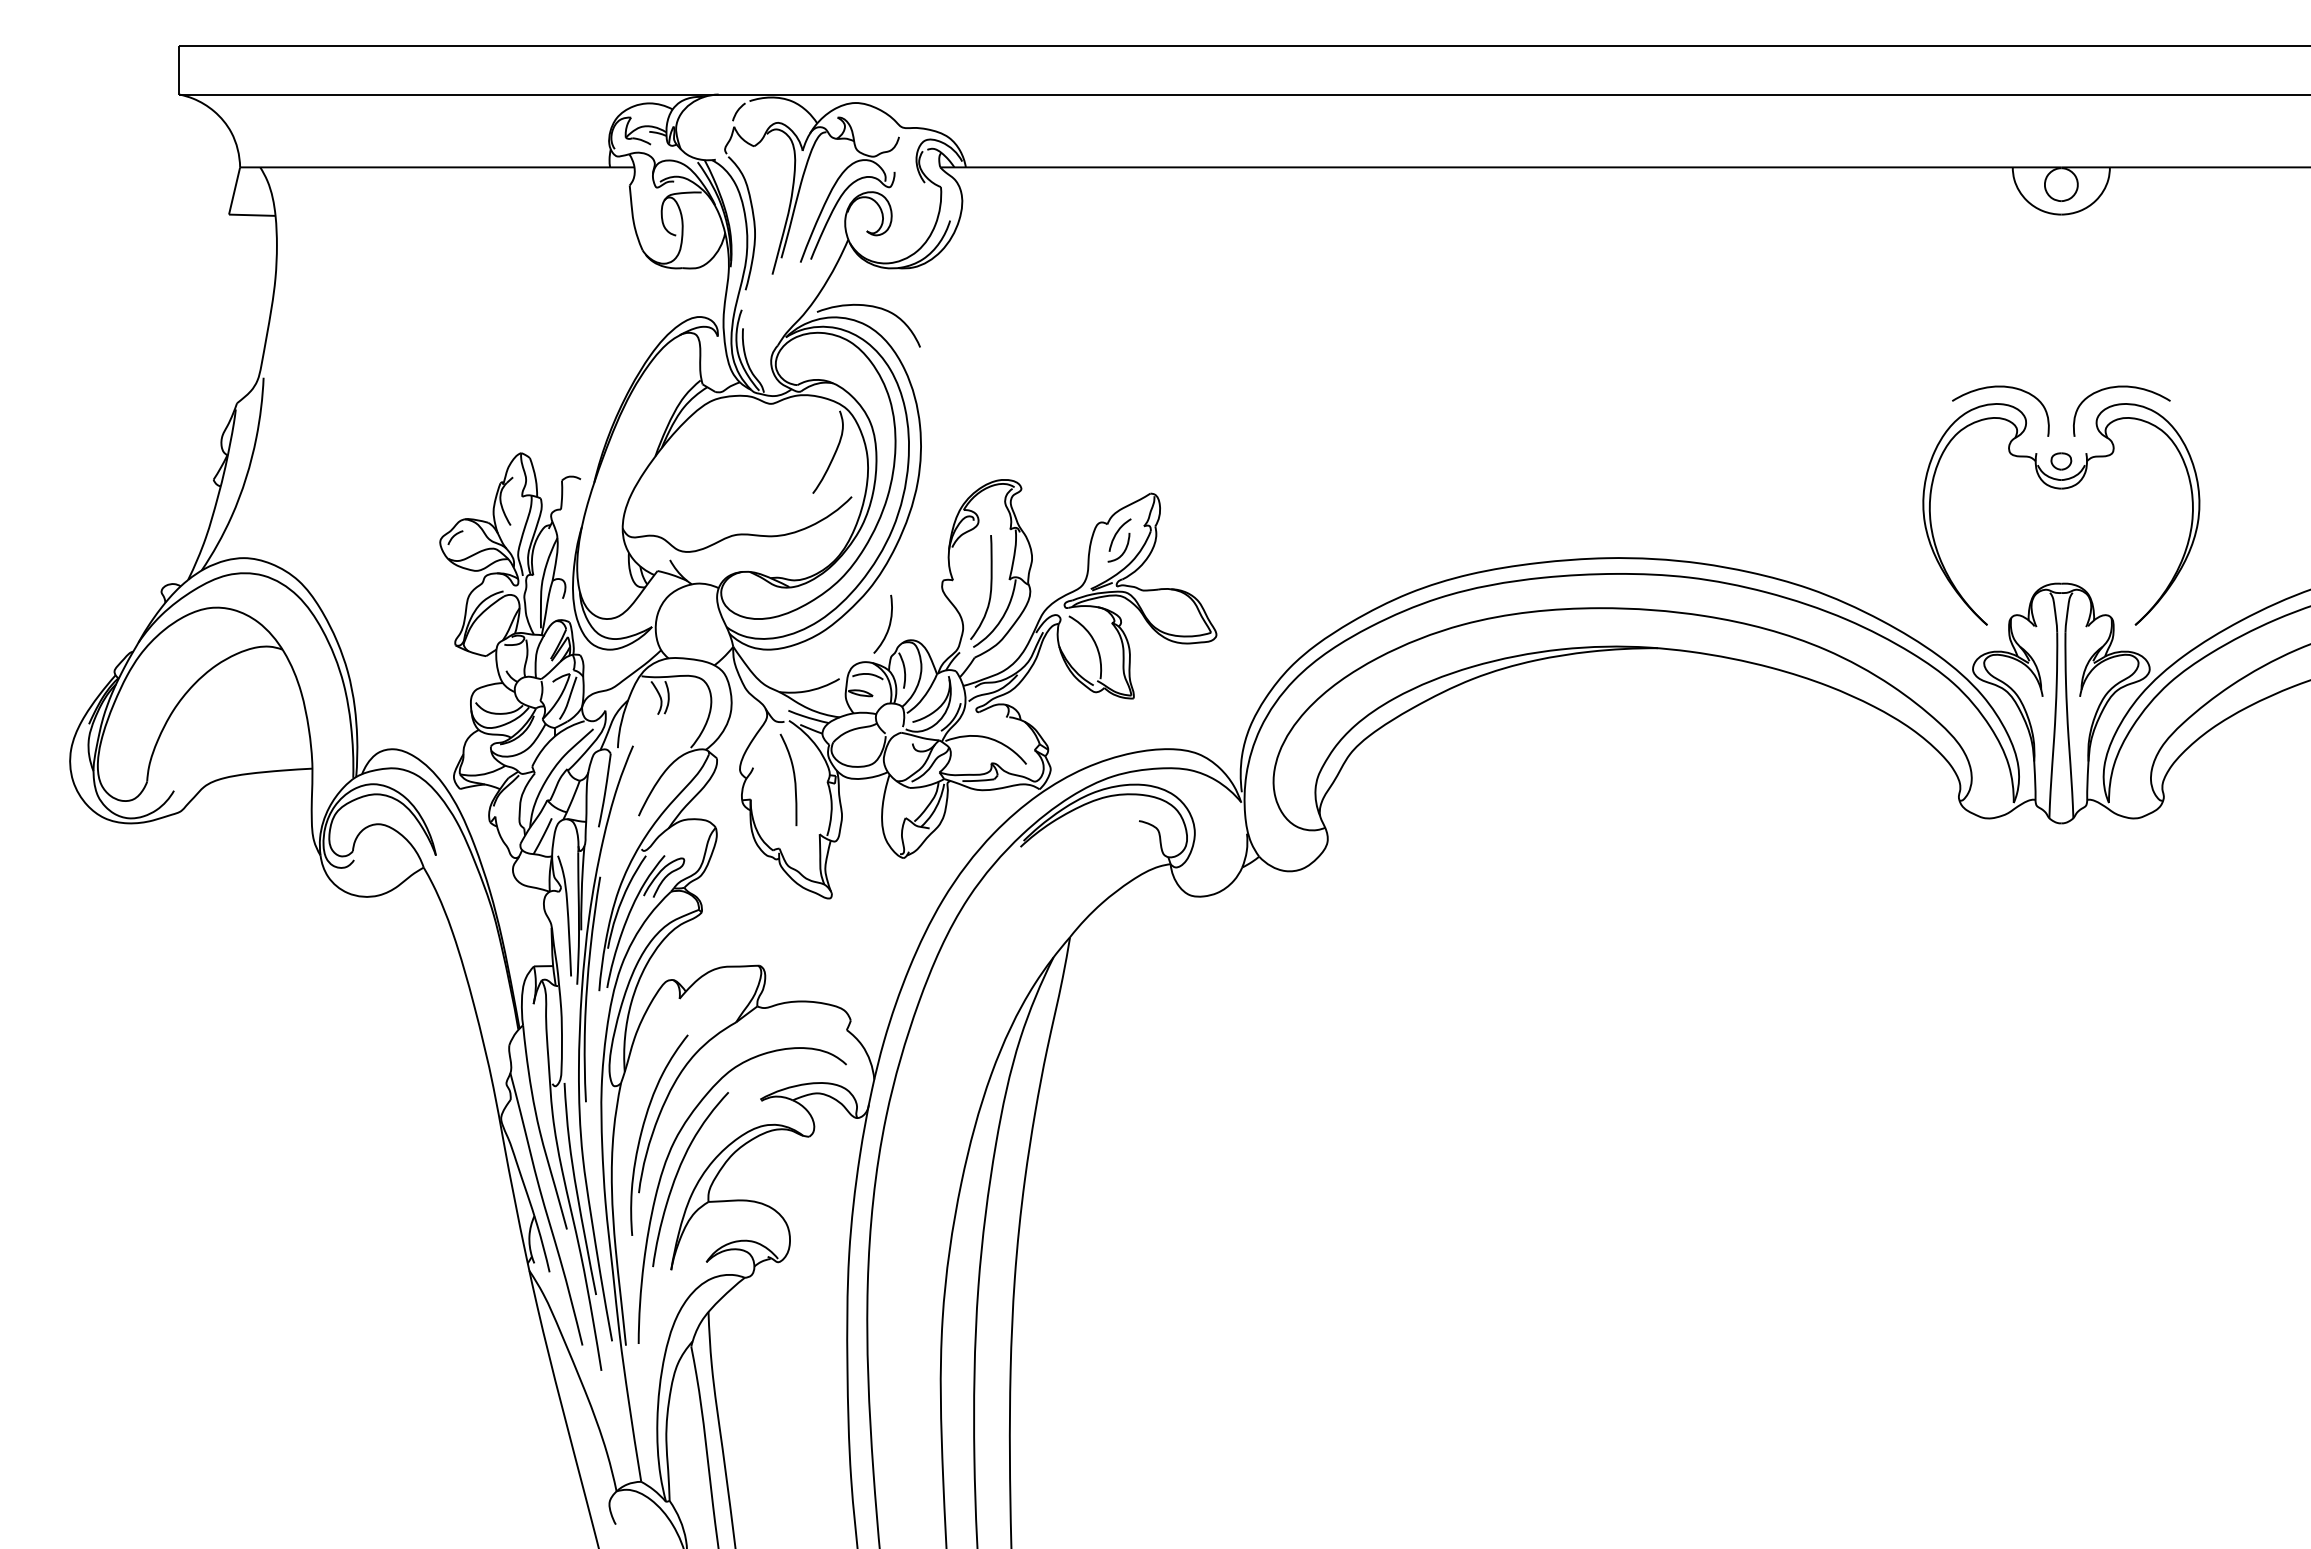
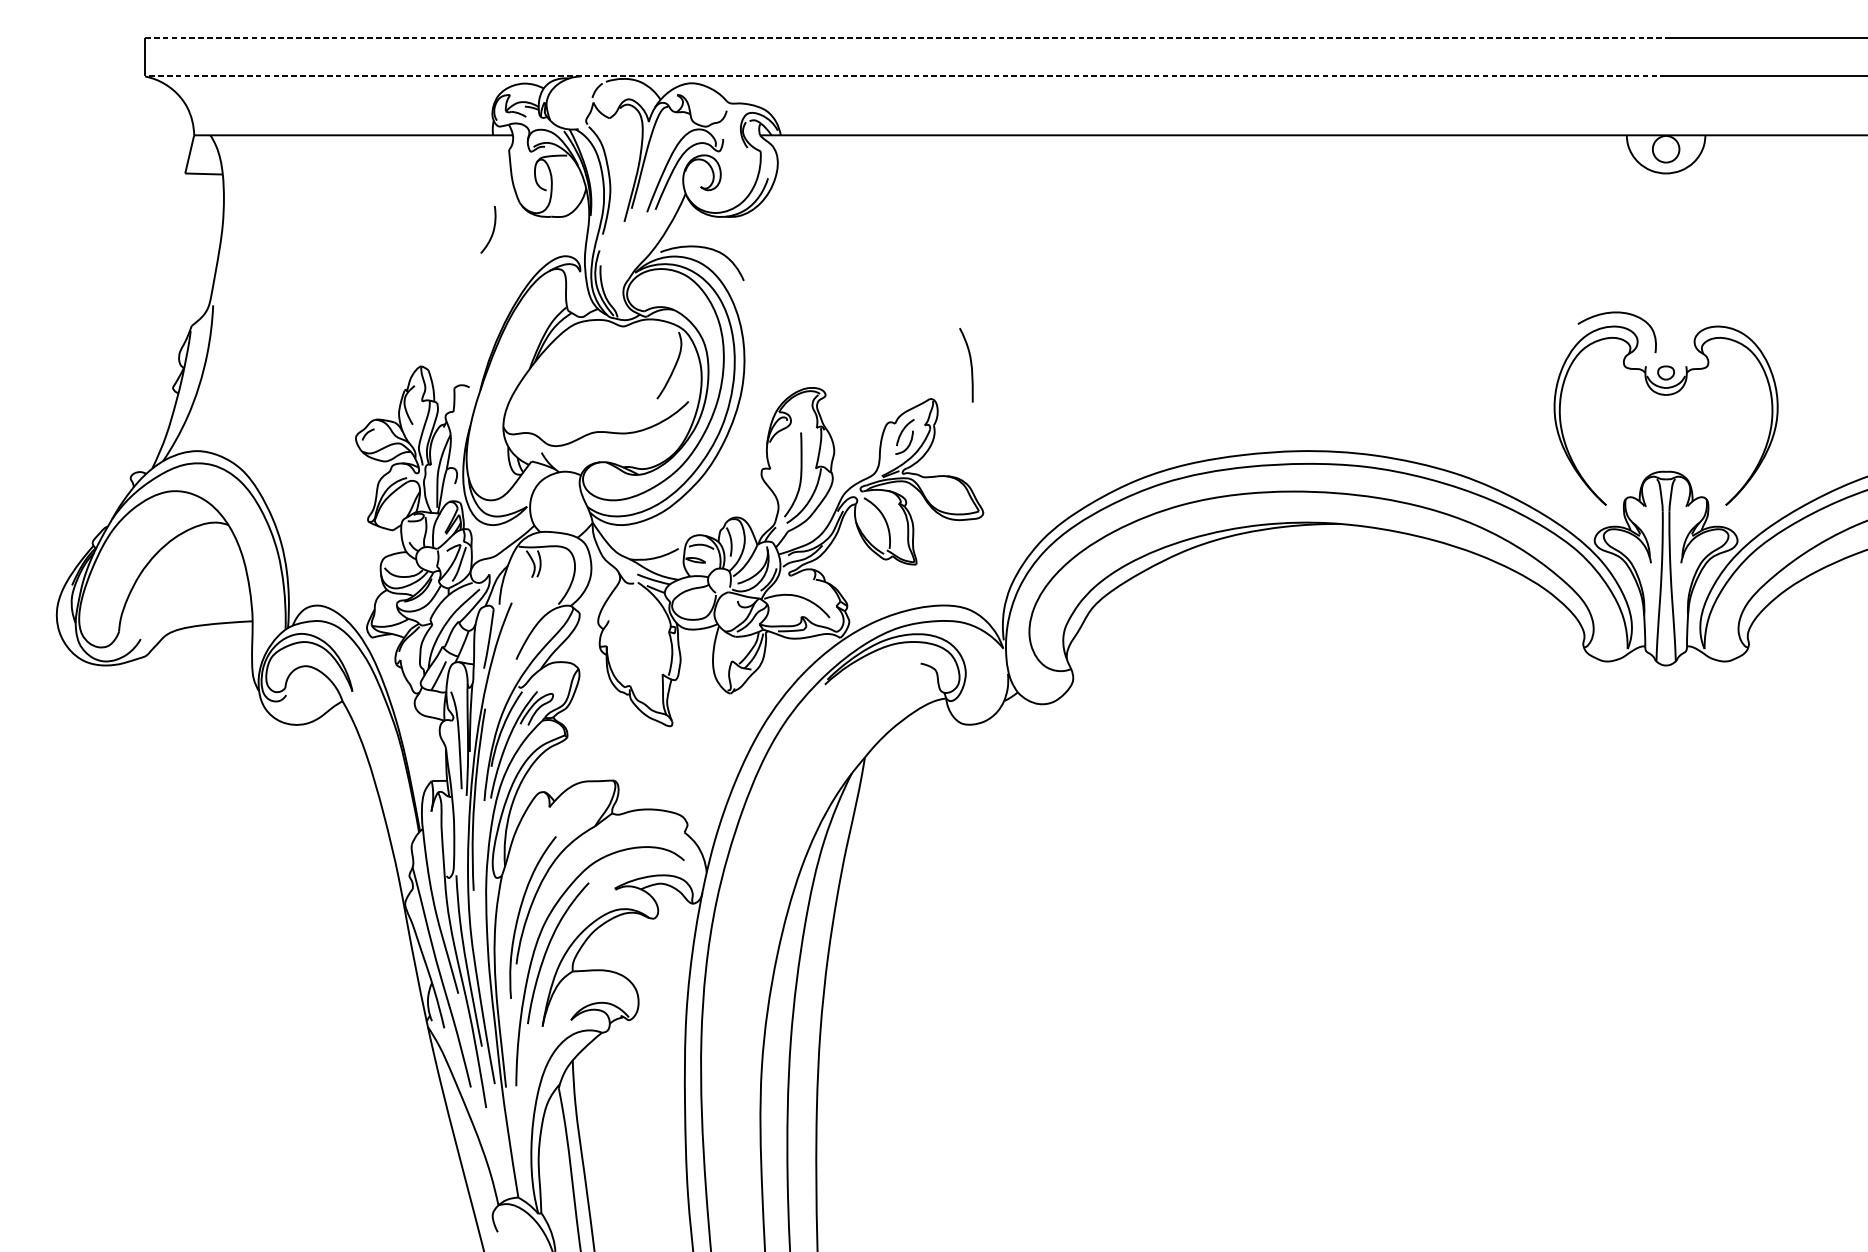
line: (1120, 46) -> (905, 37), solid -> dashed
line: (1119, 94) -> (904, 76), solid -> dashed
curve: (2121, 387) -> (1714, 313), removed
curve: (888, 625) -> (492, 230), moved
curve: (793, 778) -> (970, 364), moved

